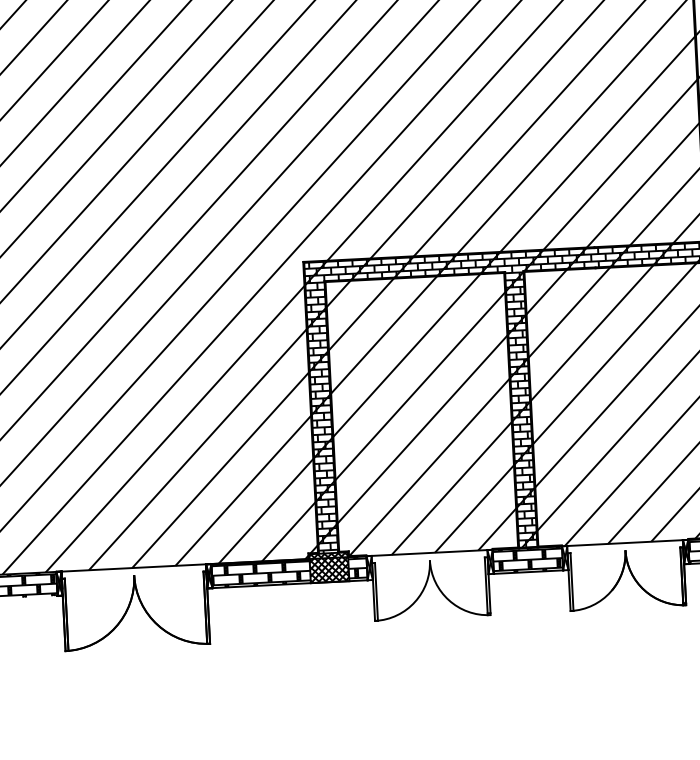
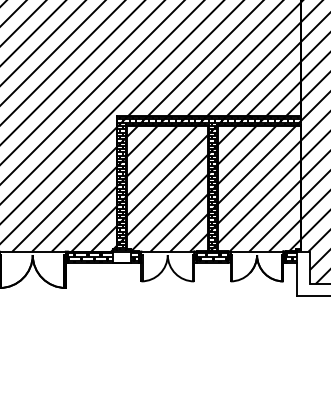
hatch: (328, 566) -> (121, 255), removed

